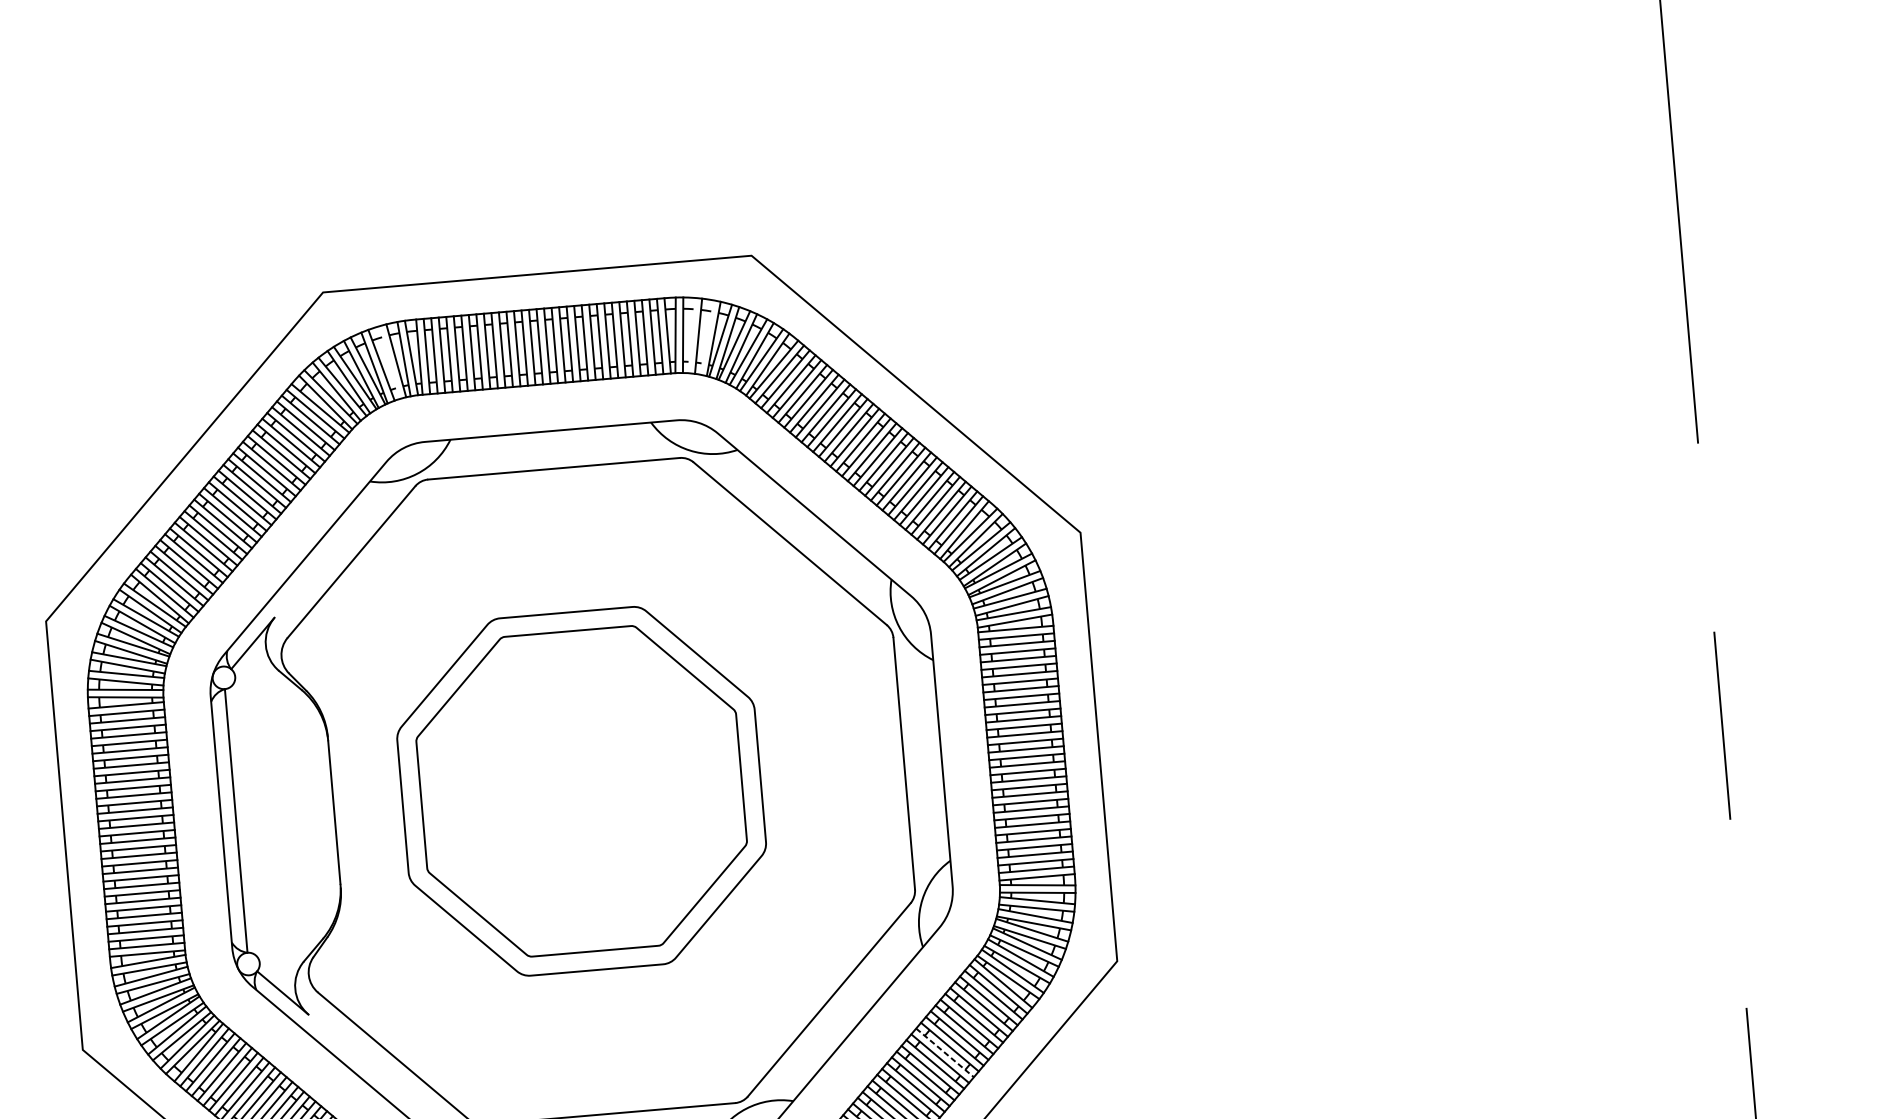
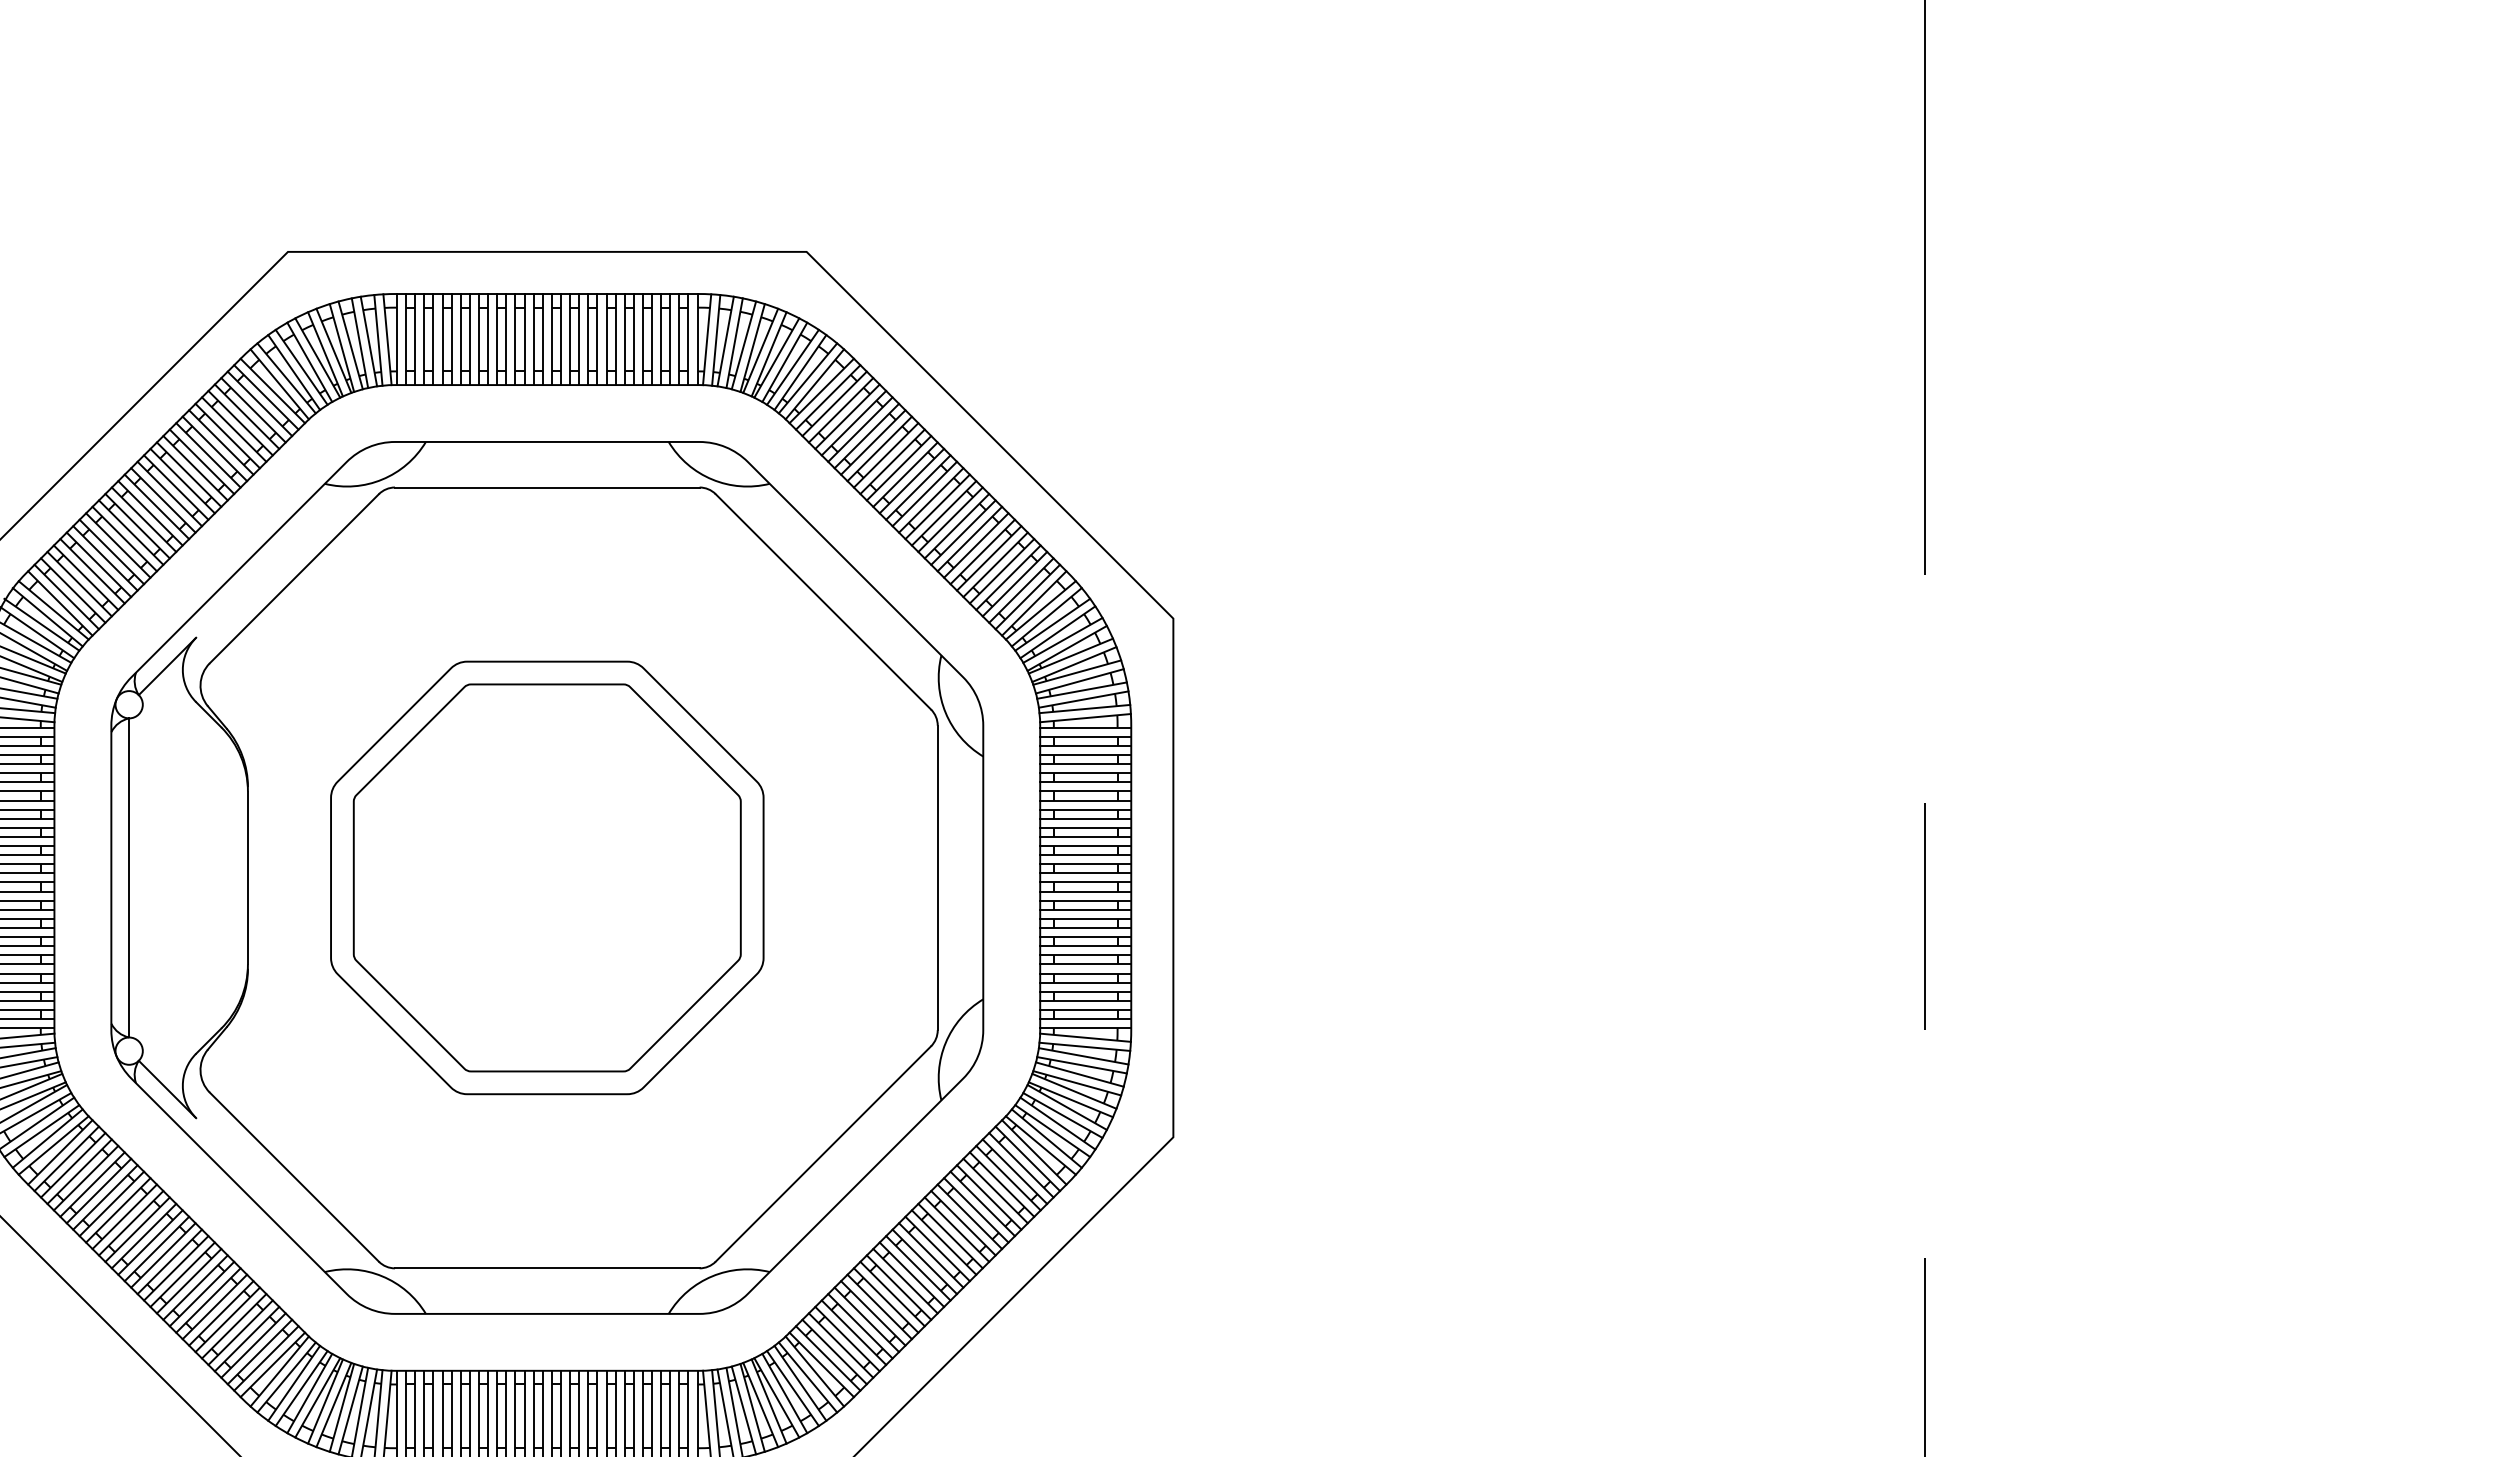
line: (690, 335) -> (725, 341), added
line: (706, 337) -> (743, 345), added
line: (388, 362) -> (359, 342), added
line: (945, 1052) -> (957, 1229), dashed -> solid

